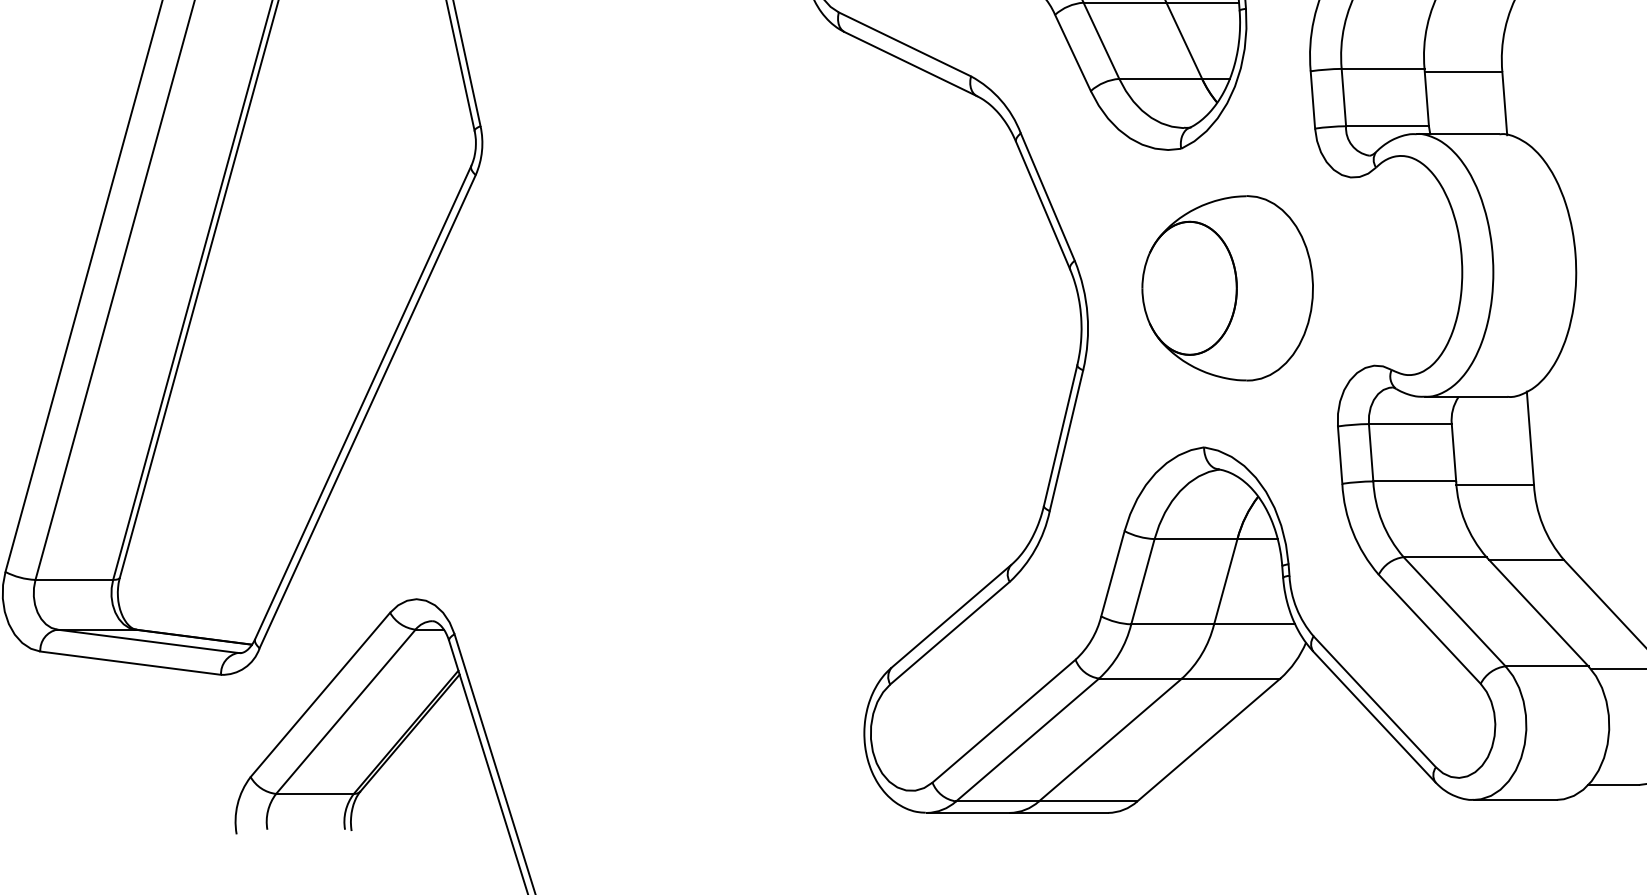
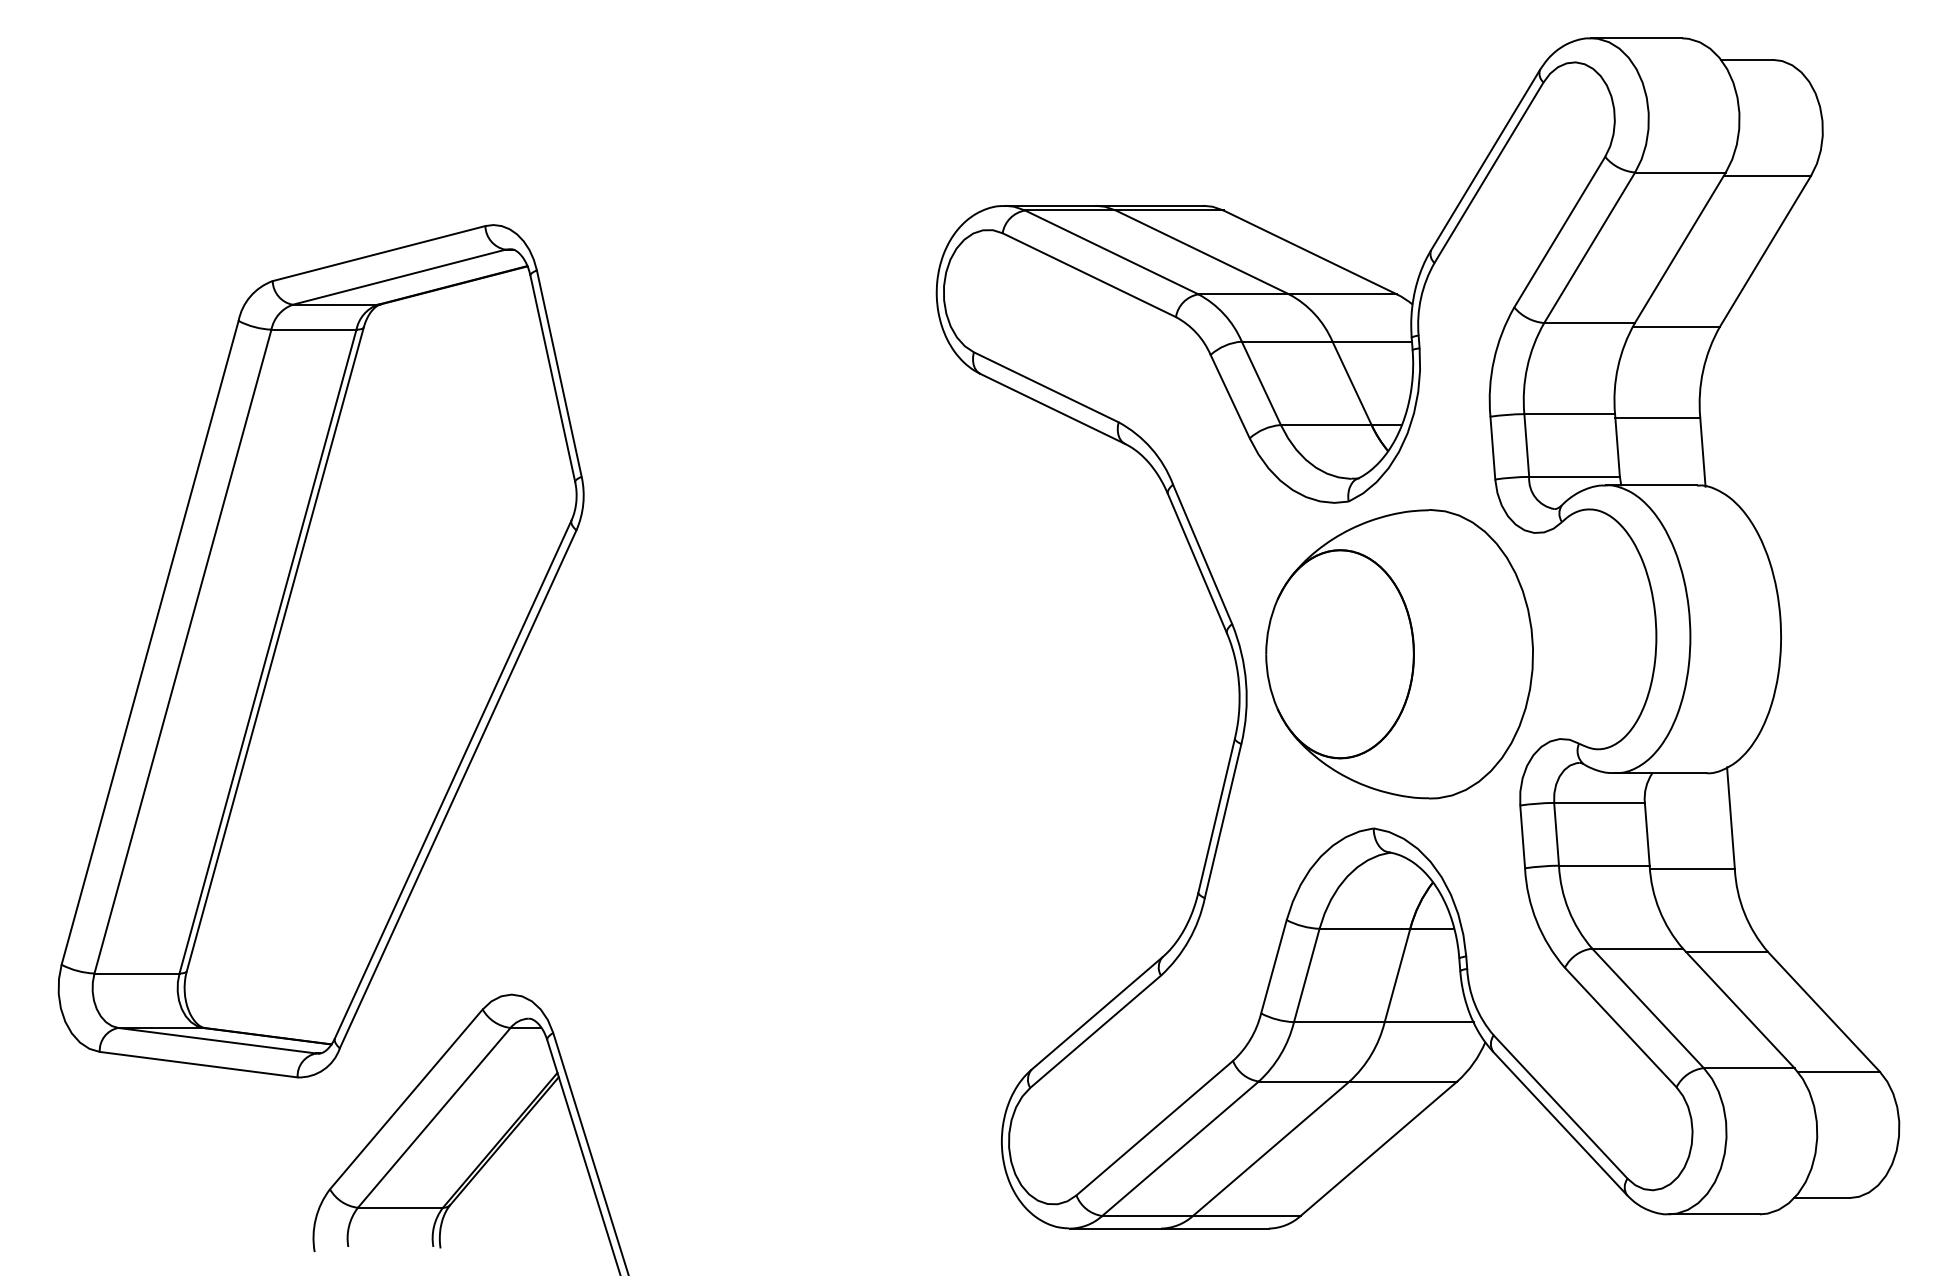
part: (1227, 288) -> (1399, 654), size x1.43

